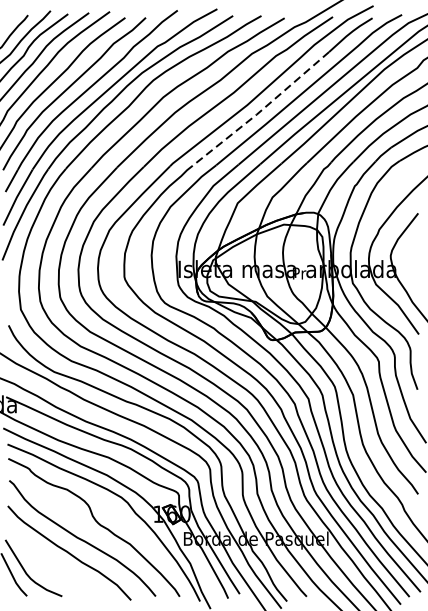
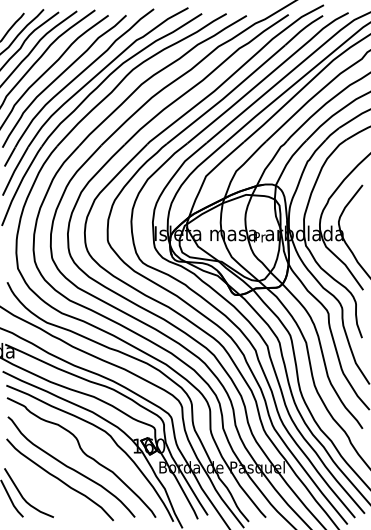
line: (261, 111) -> (226, 96), dashed -> solid

